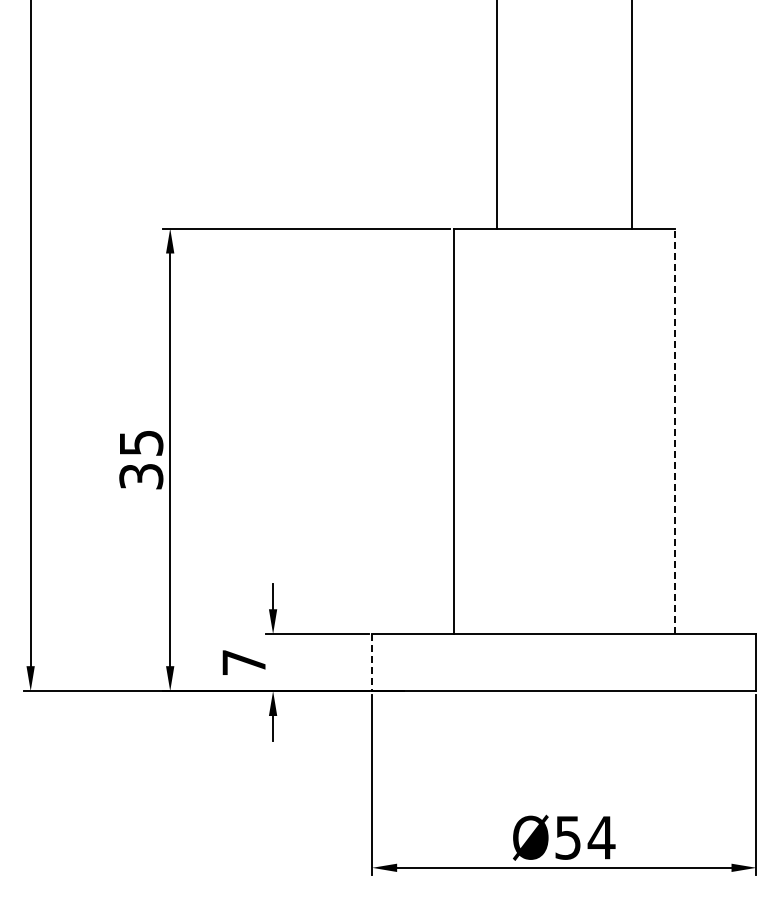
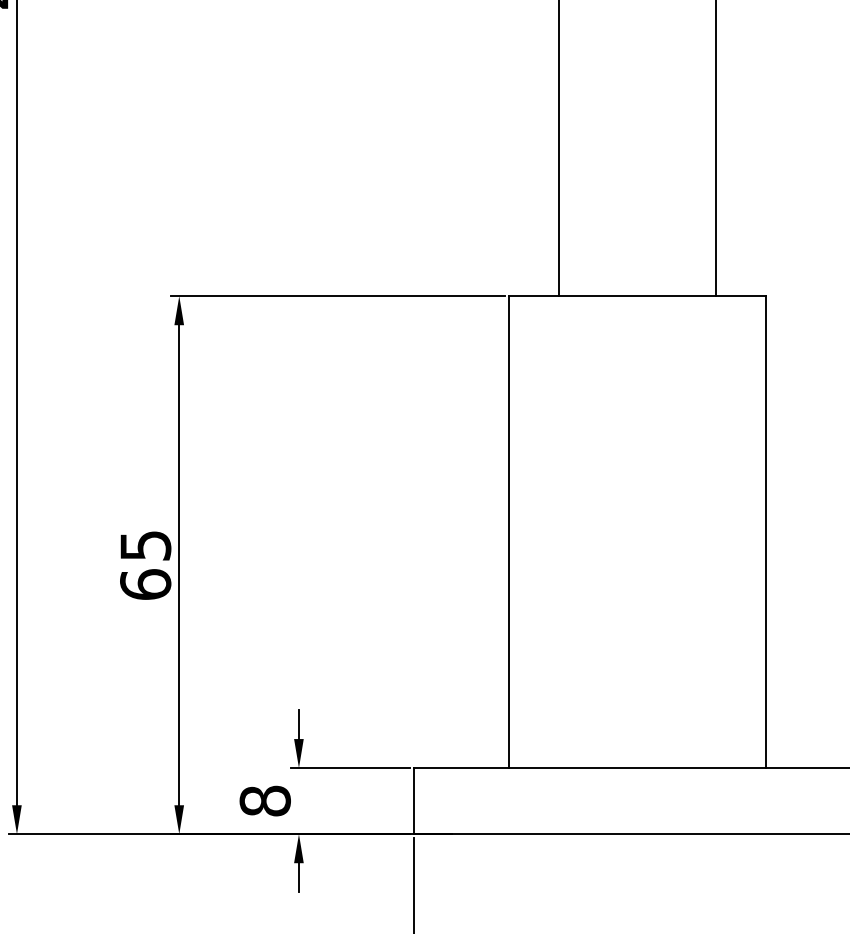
line: (674, 431) -> (765, 532), dashed -> solid
text: (141, 476) -> (145, 584), 35 -> 65
text: (244, 662) -> (265, 800), 7 -> 8
line: (372, 663) -> (414, 802), dashed -> solid

